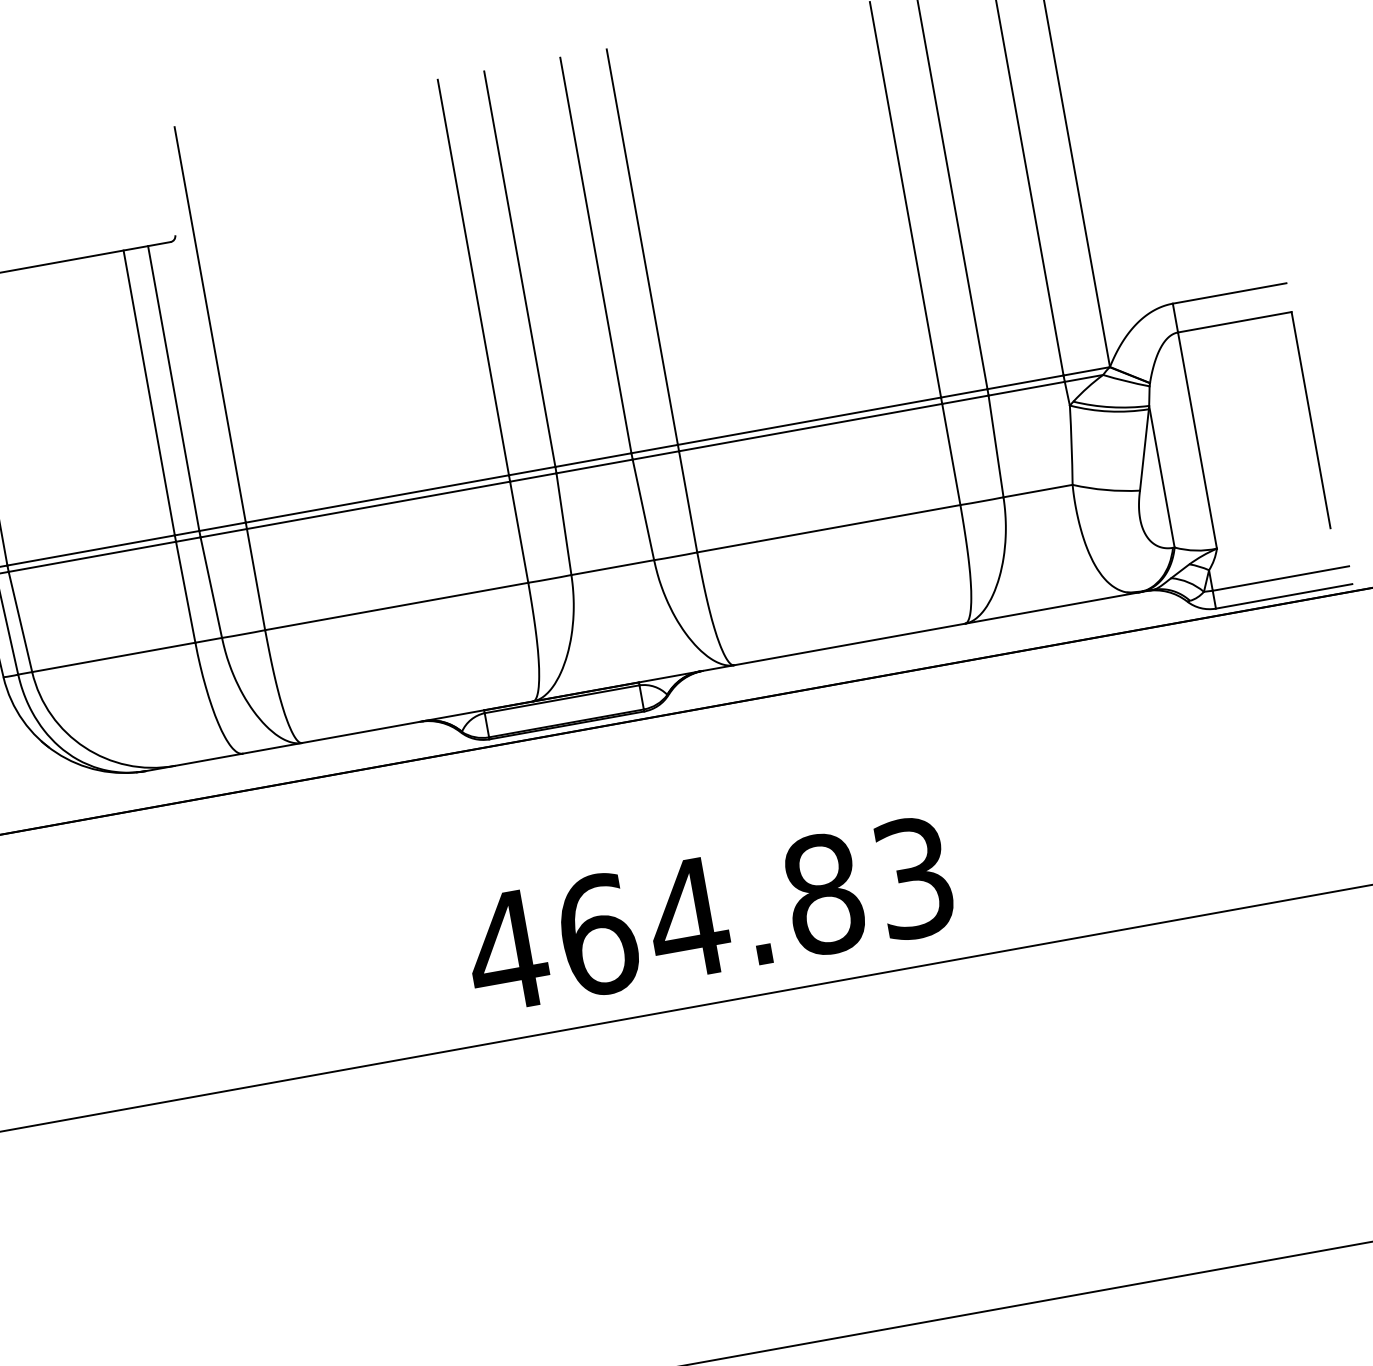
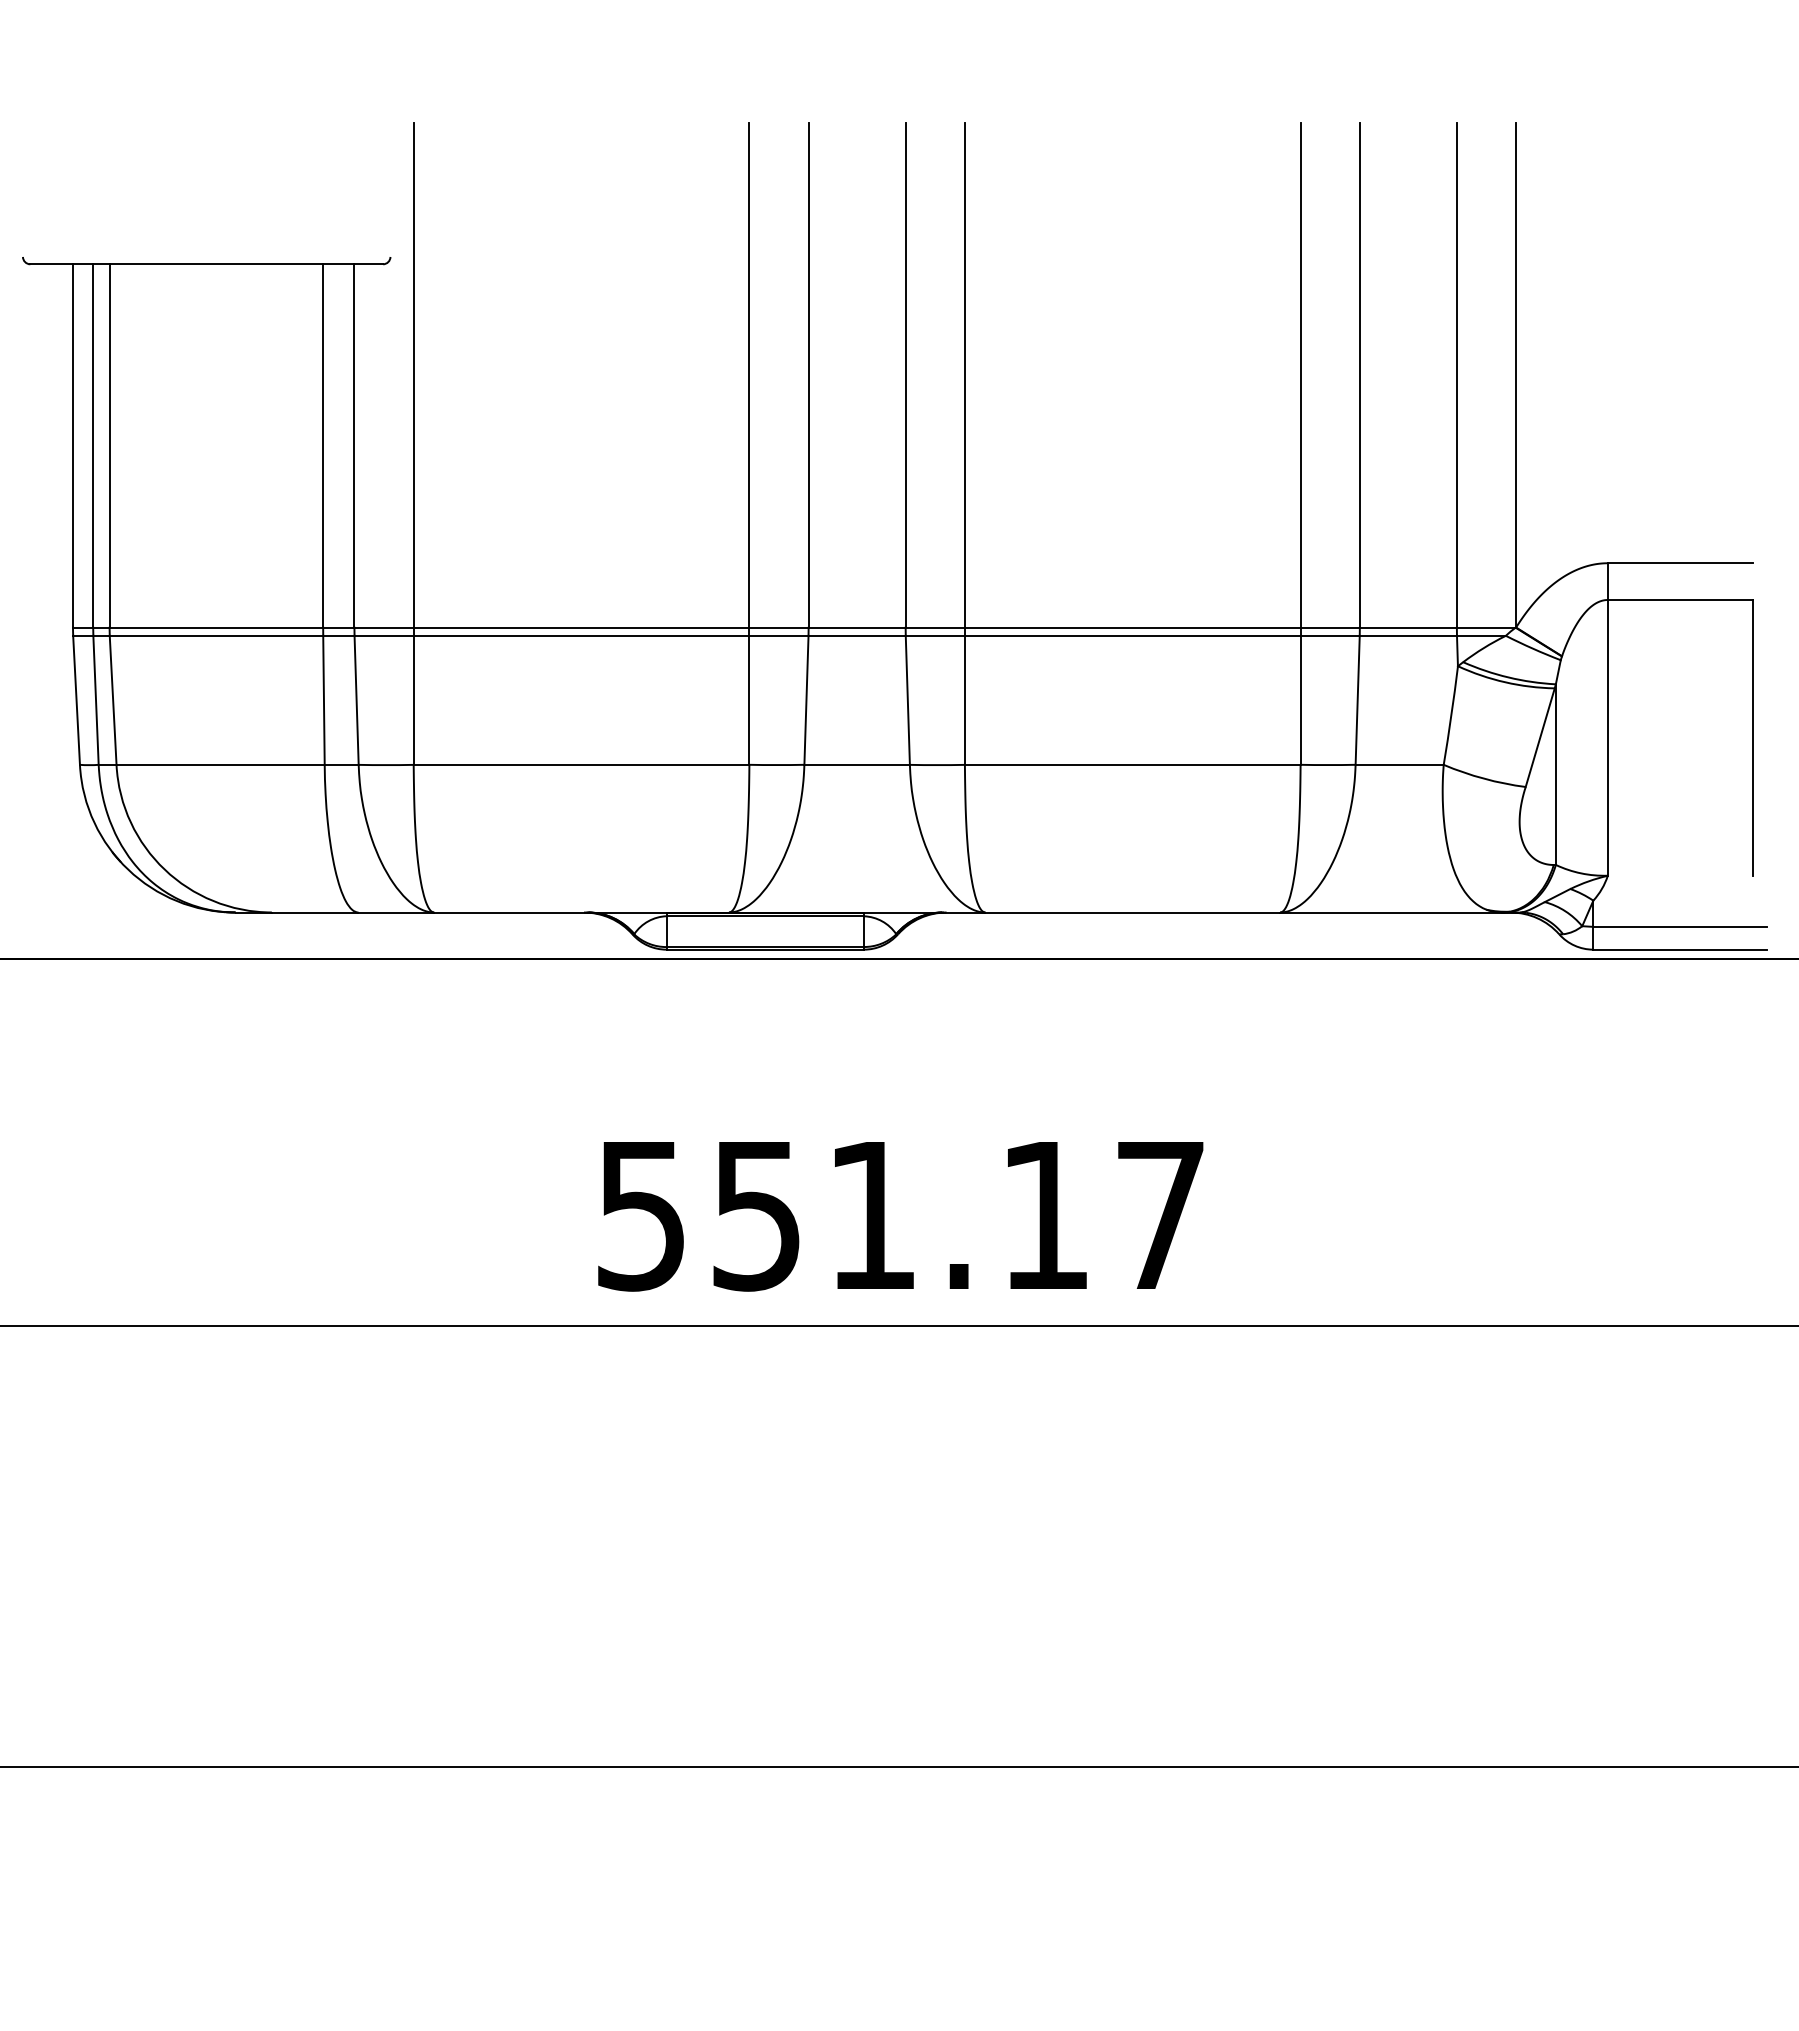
text: (708, 915) -> (898, 1215), 464.83 -> 551.17

